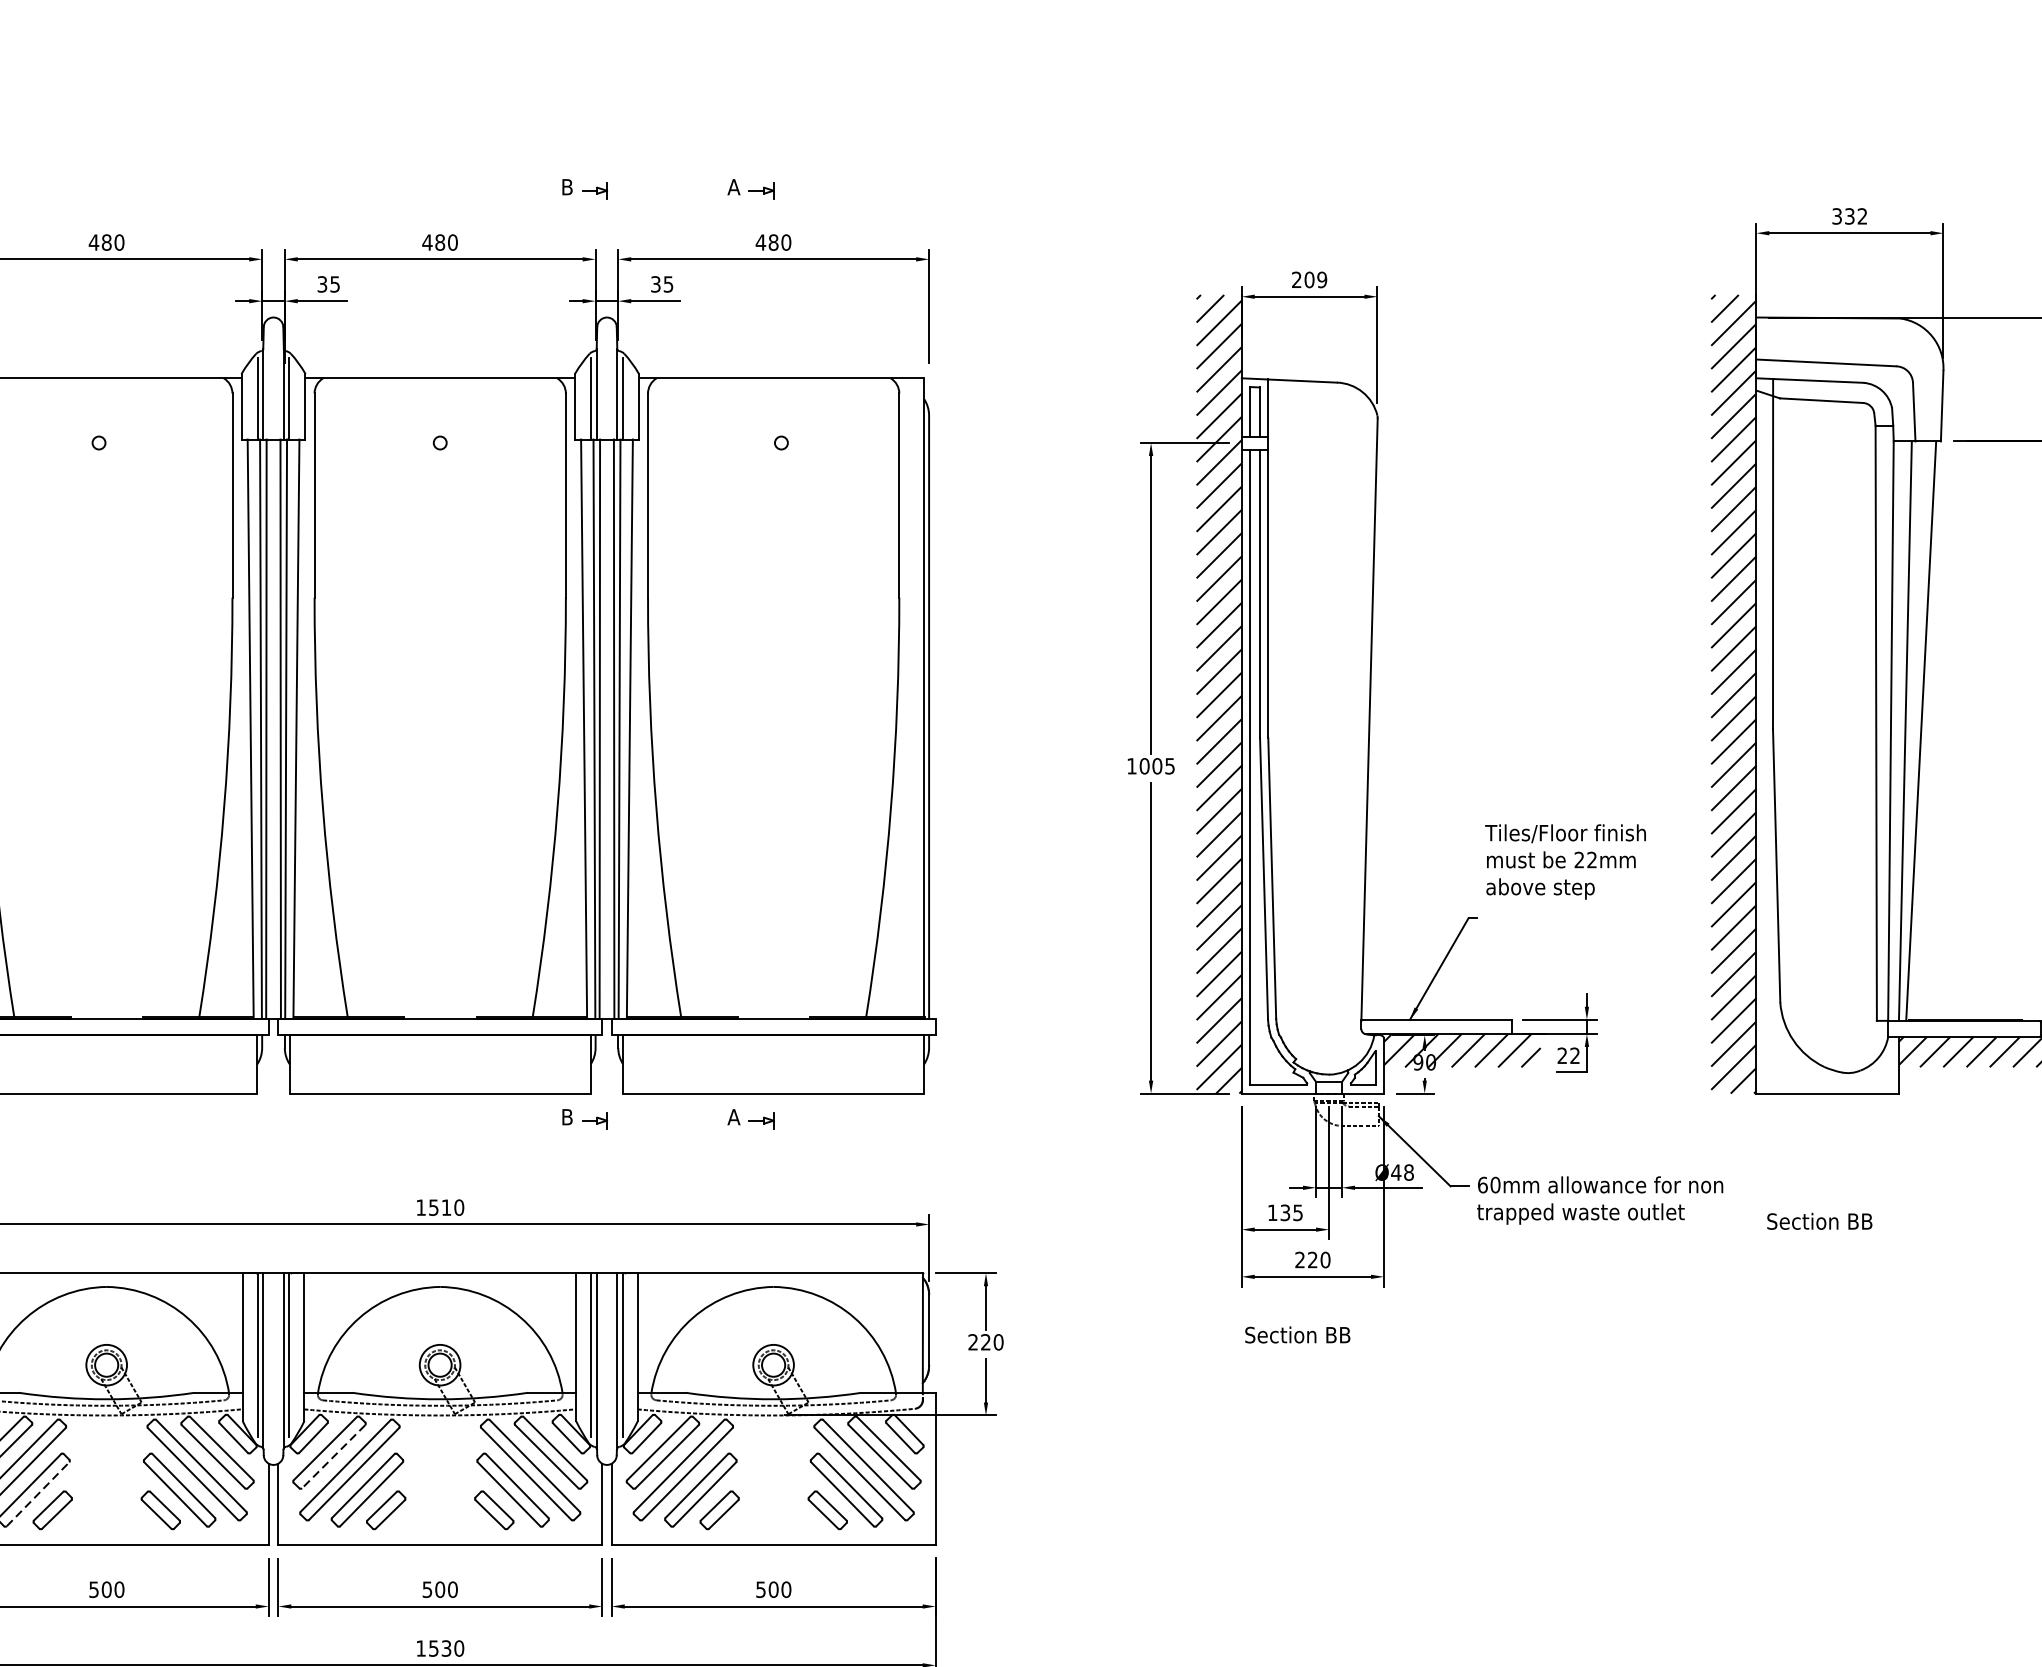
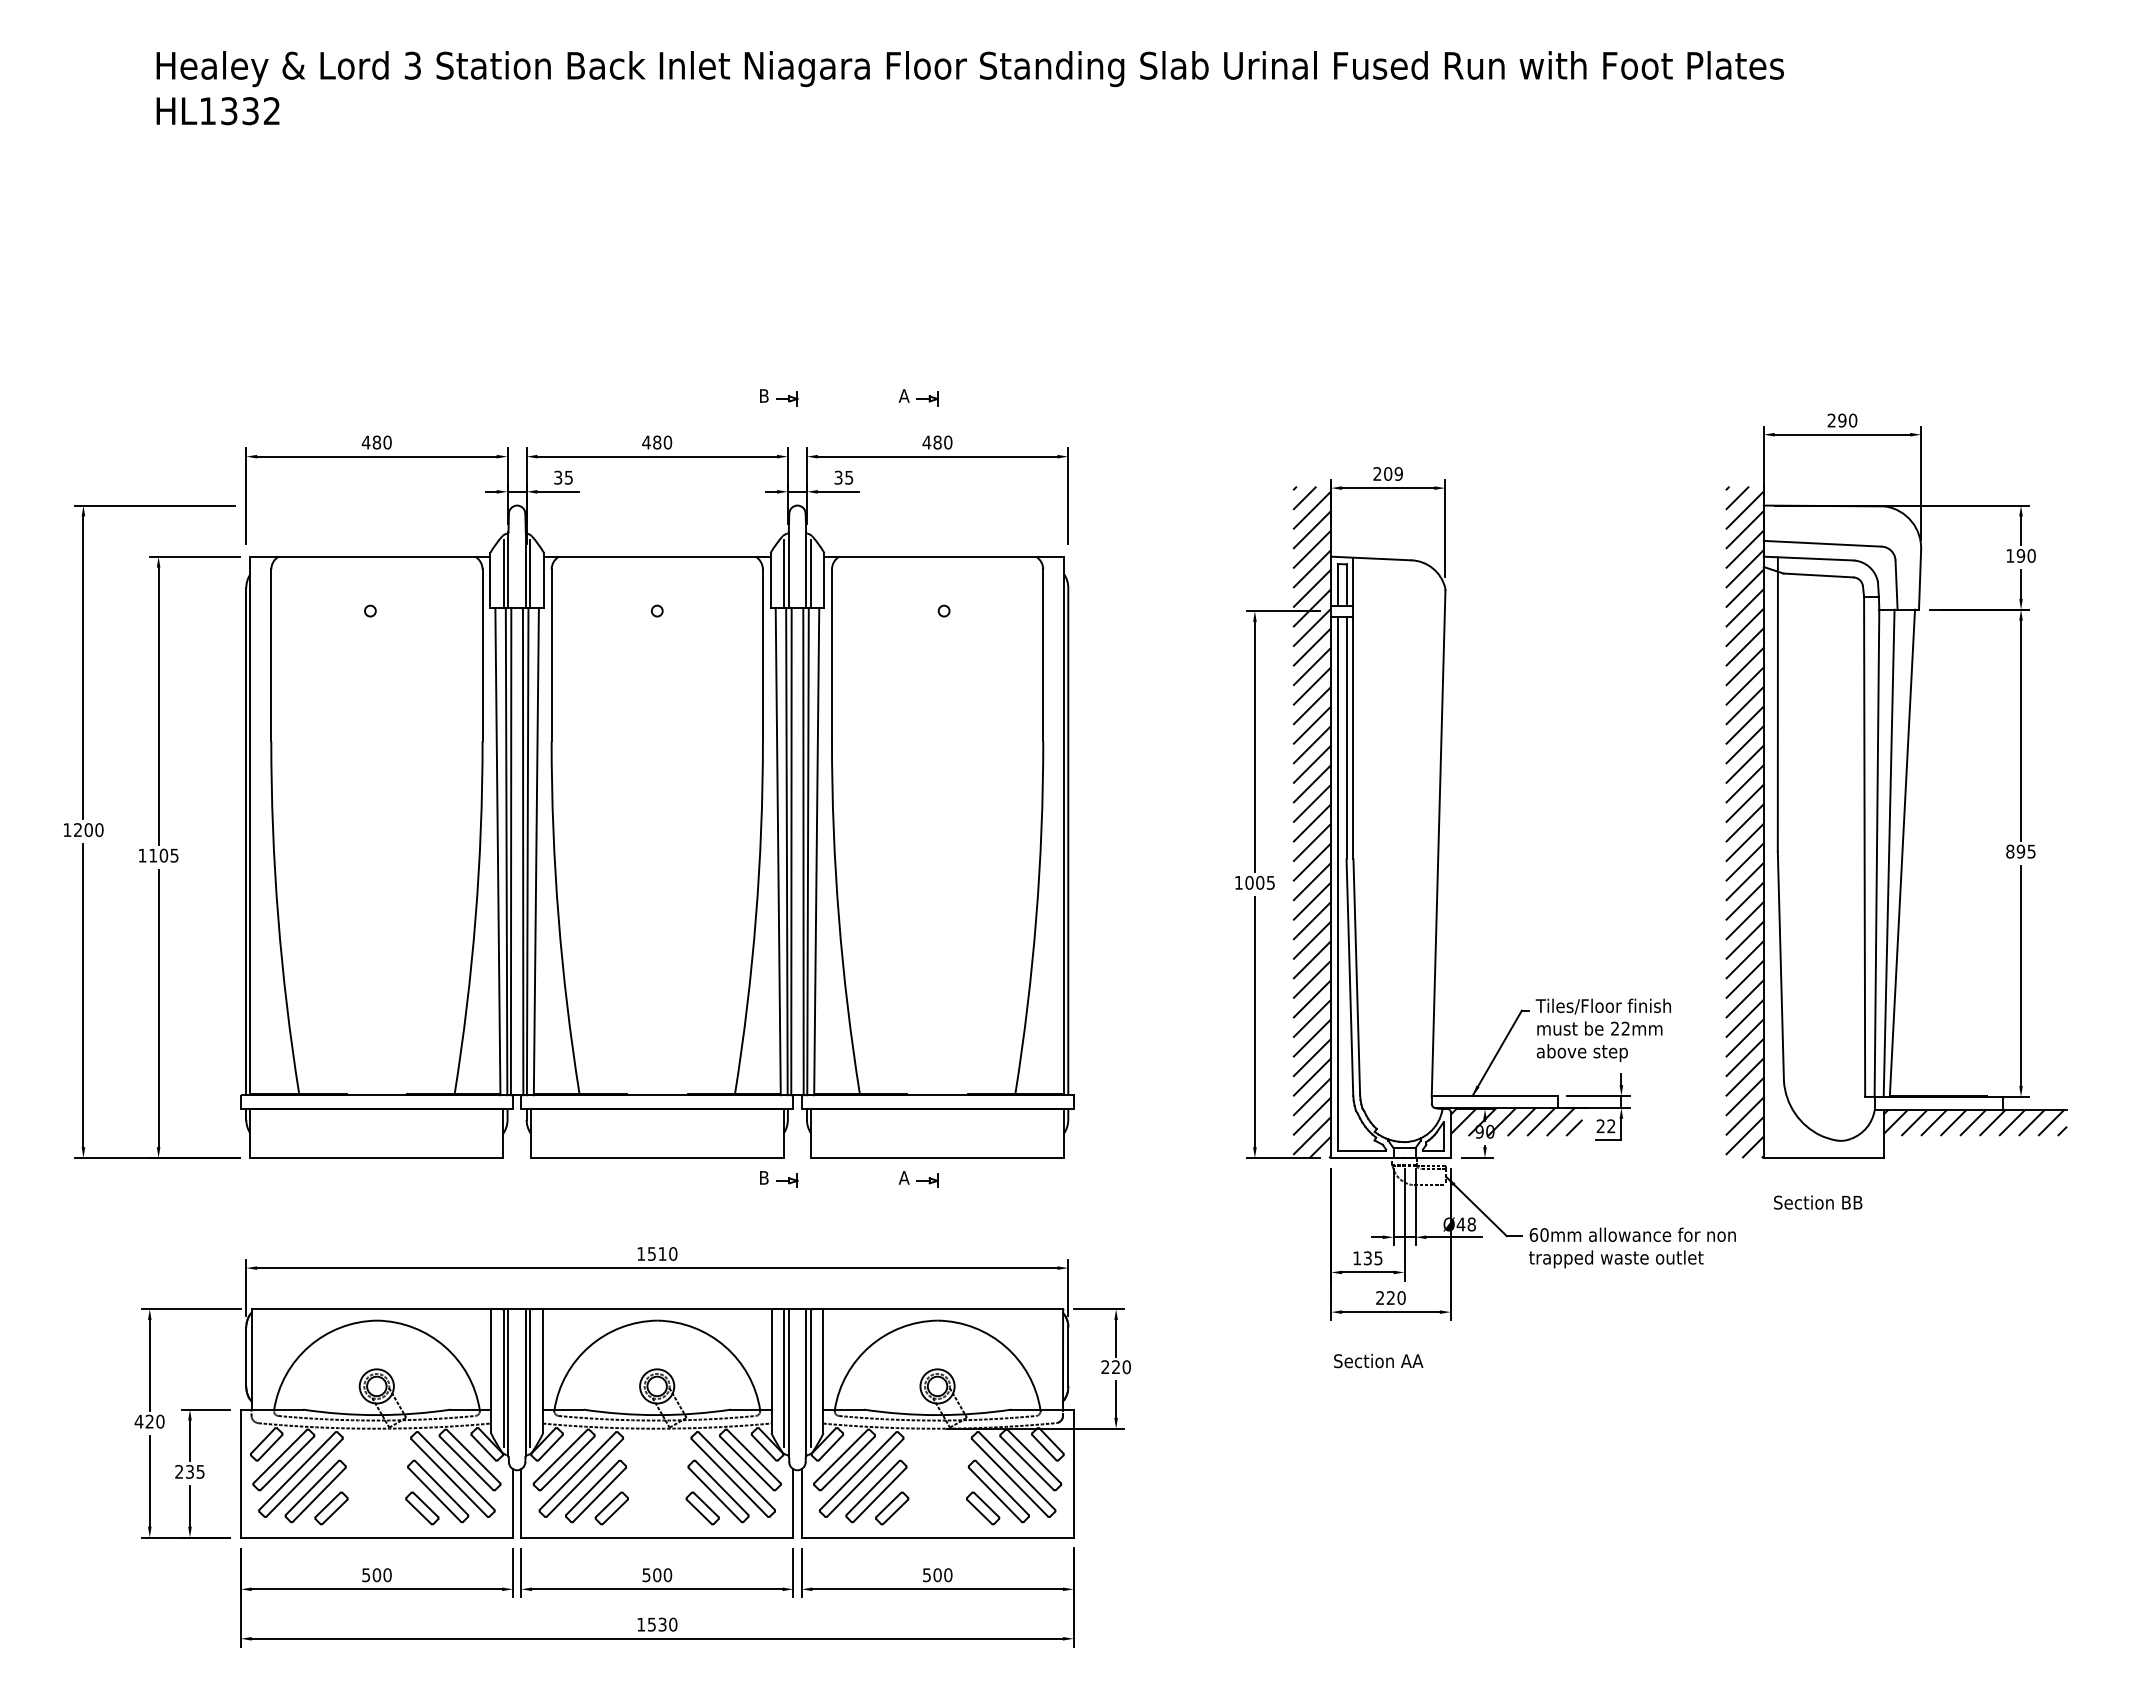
text: (1849, 216) -> (1842, 420), 332 -> 290
text: (1564, 860) -> (1602, 1029), moved
text: (1820, 1221) -> (1818, 1202), moved
text: (1338, 1334) -> (1412, 1360), Section BB -> Section AA
line: (333, 1456) -> (567, 1463), dashed -> solid
line: (38, 1493) -> (319, 1494), dashed -> solid

